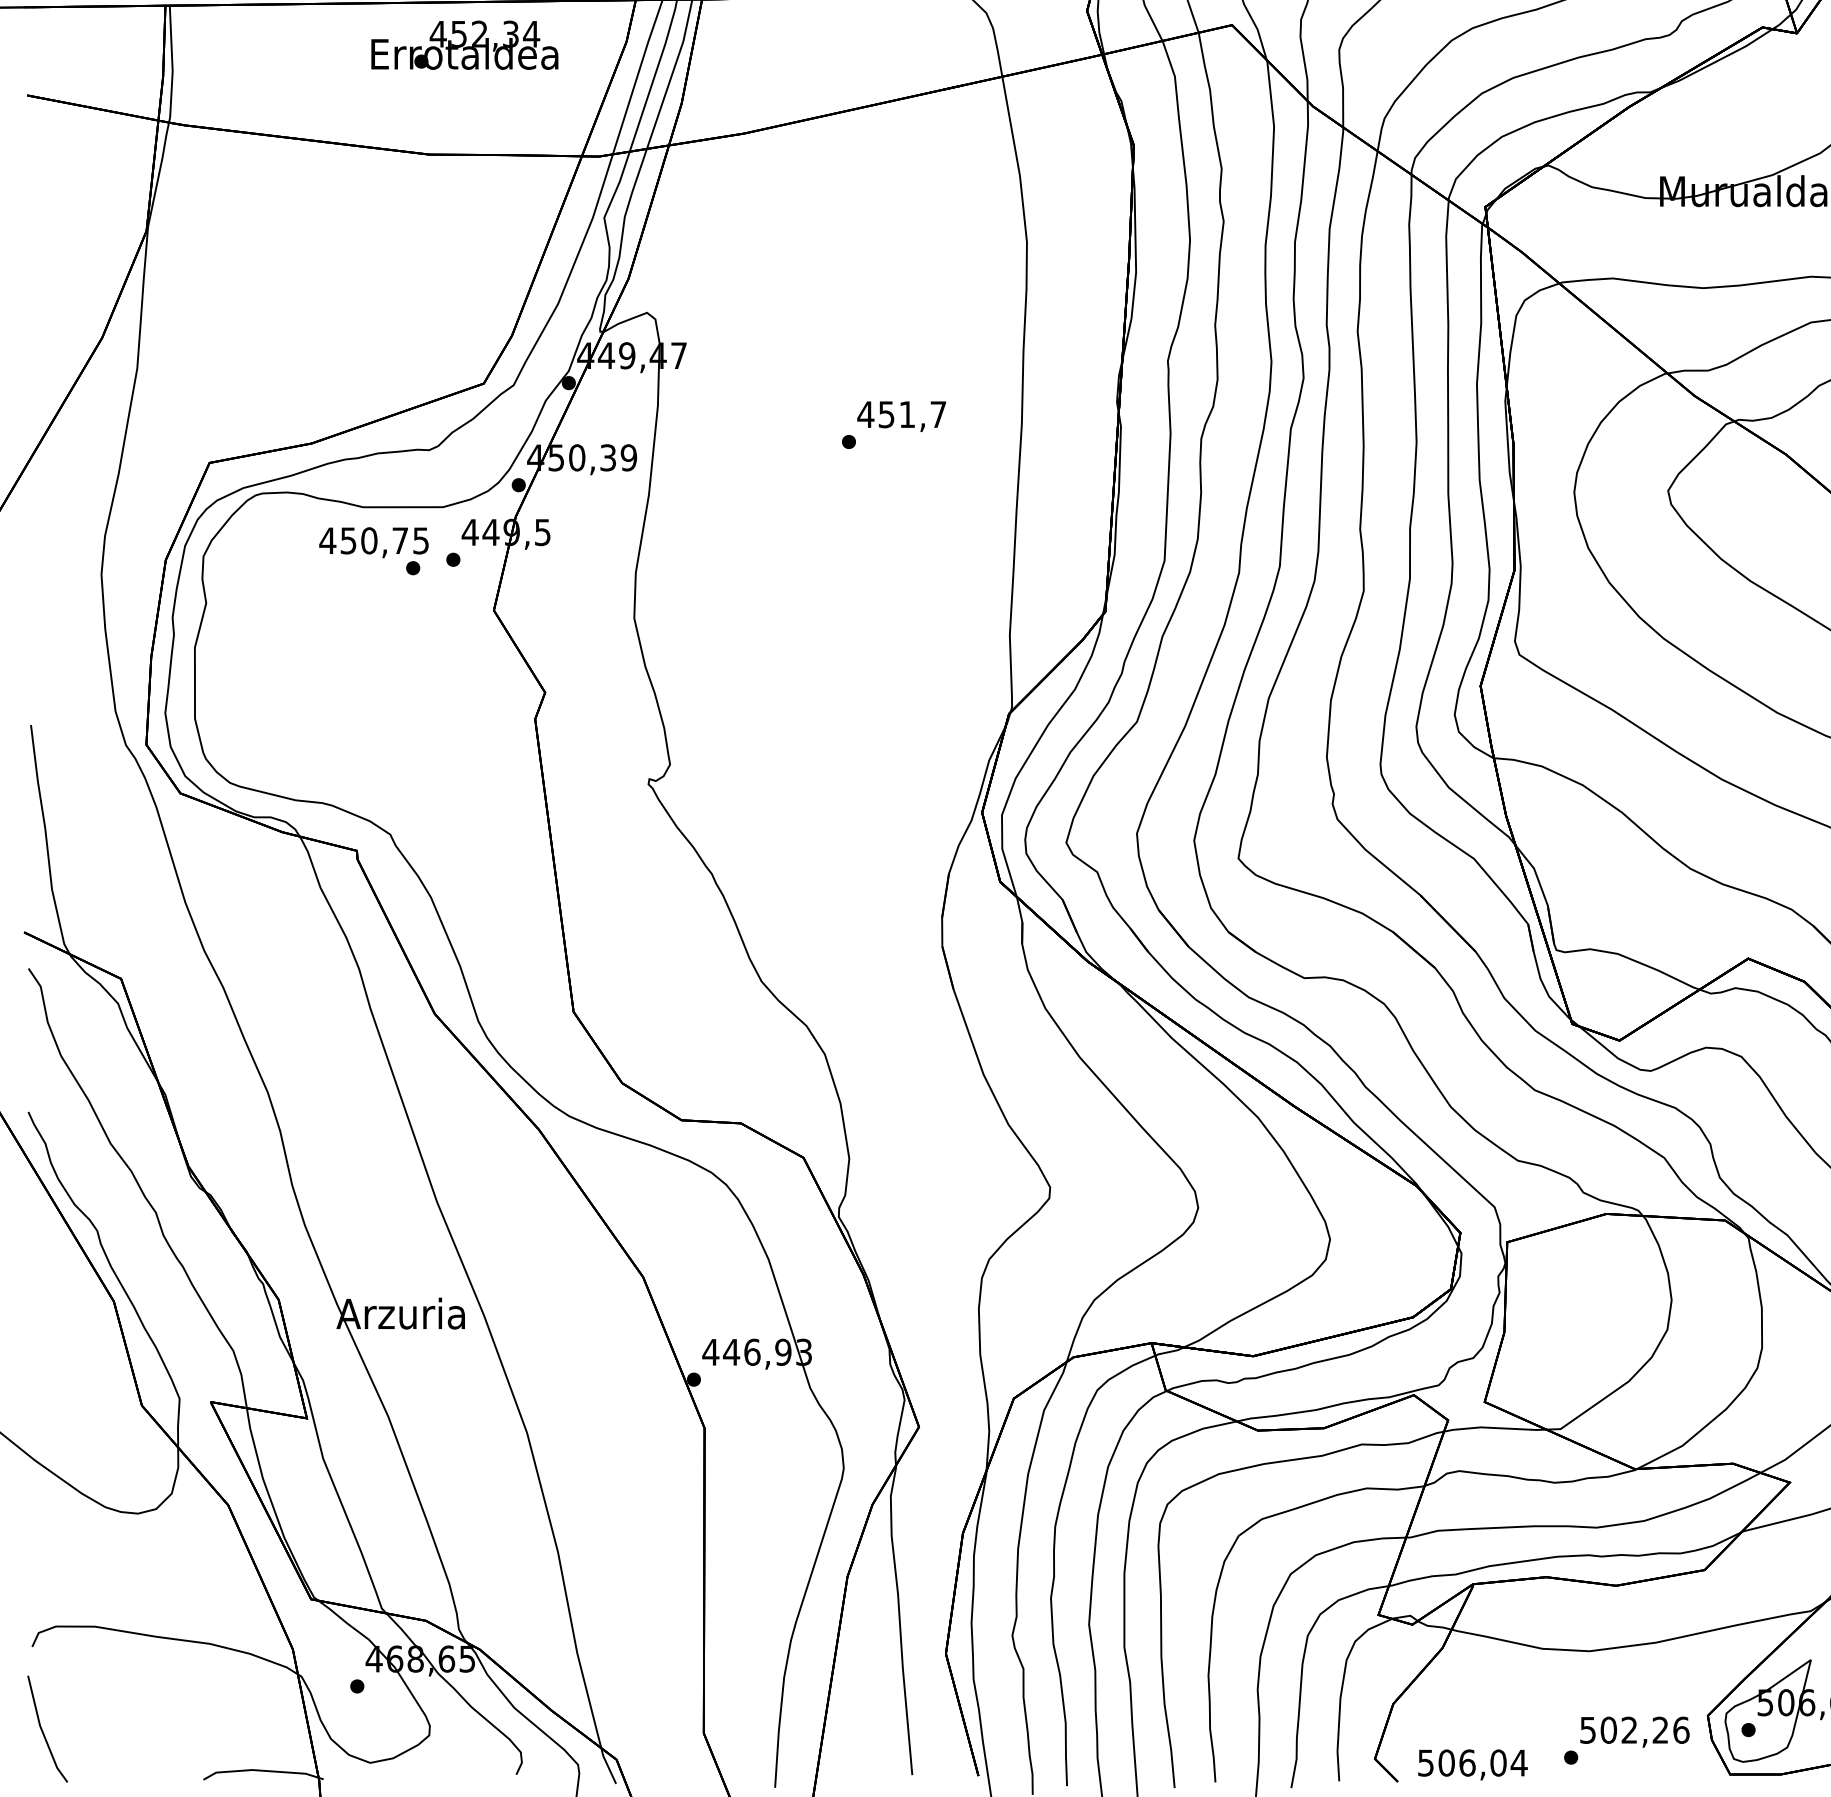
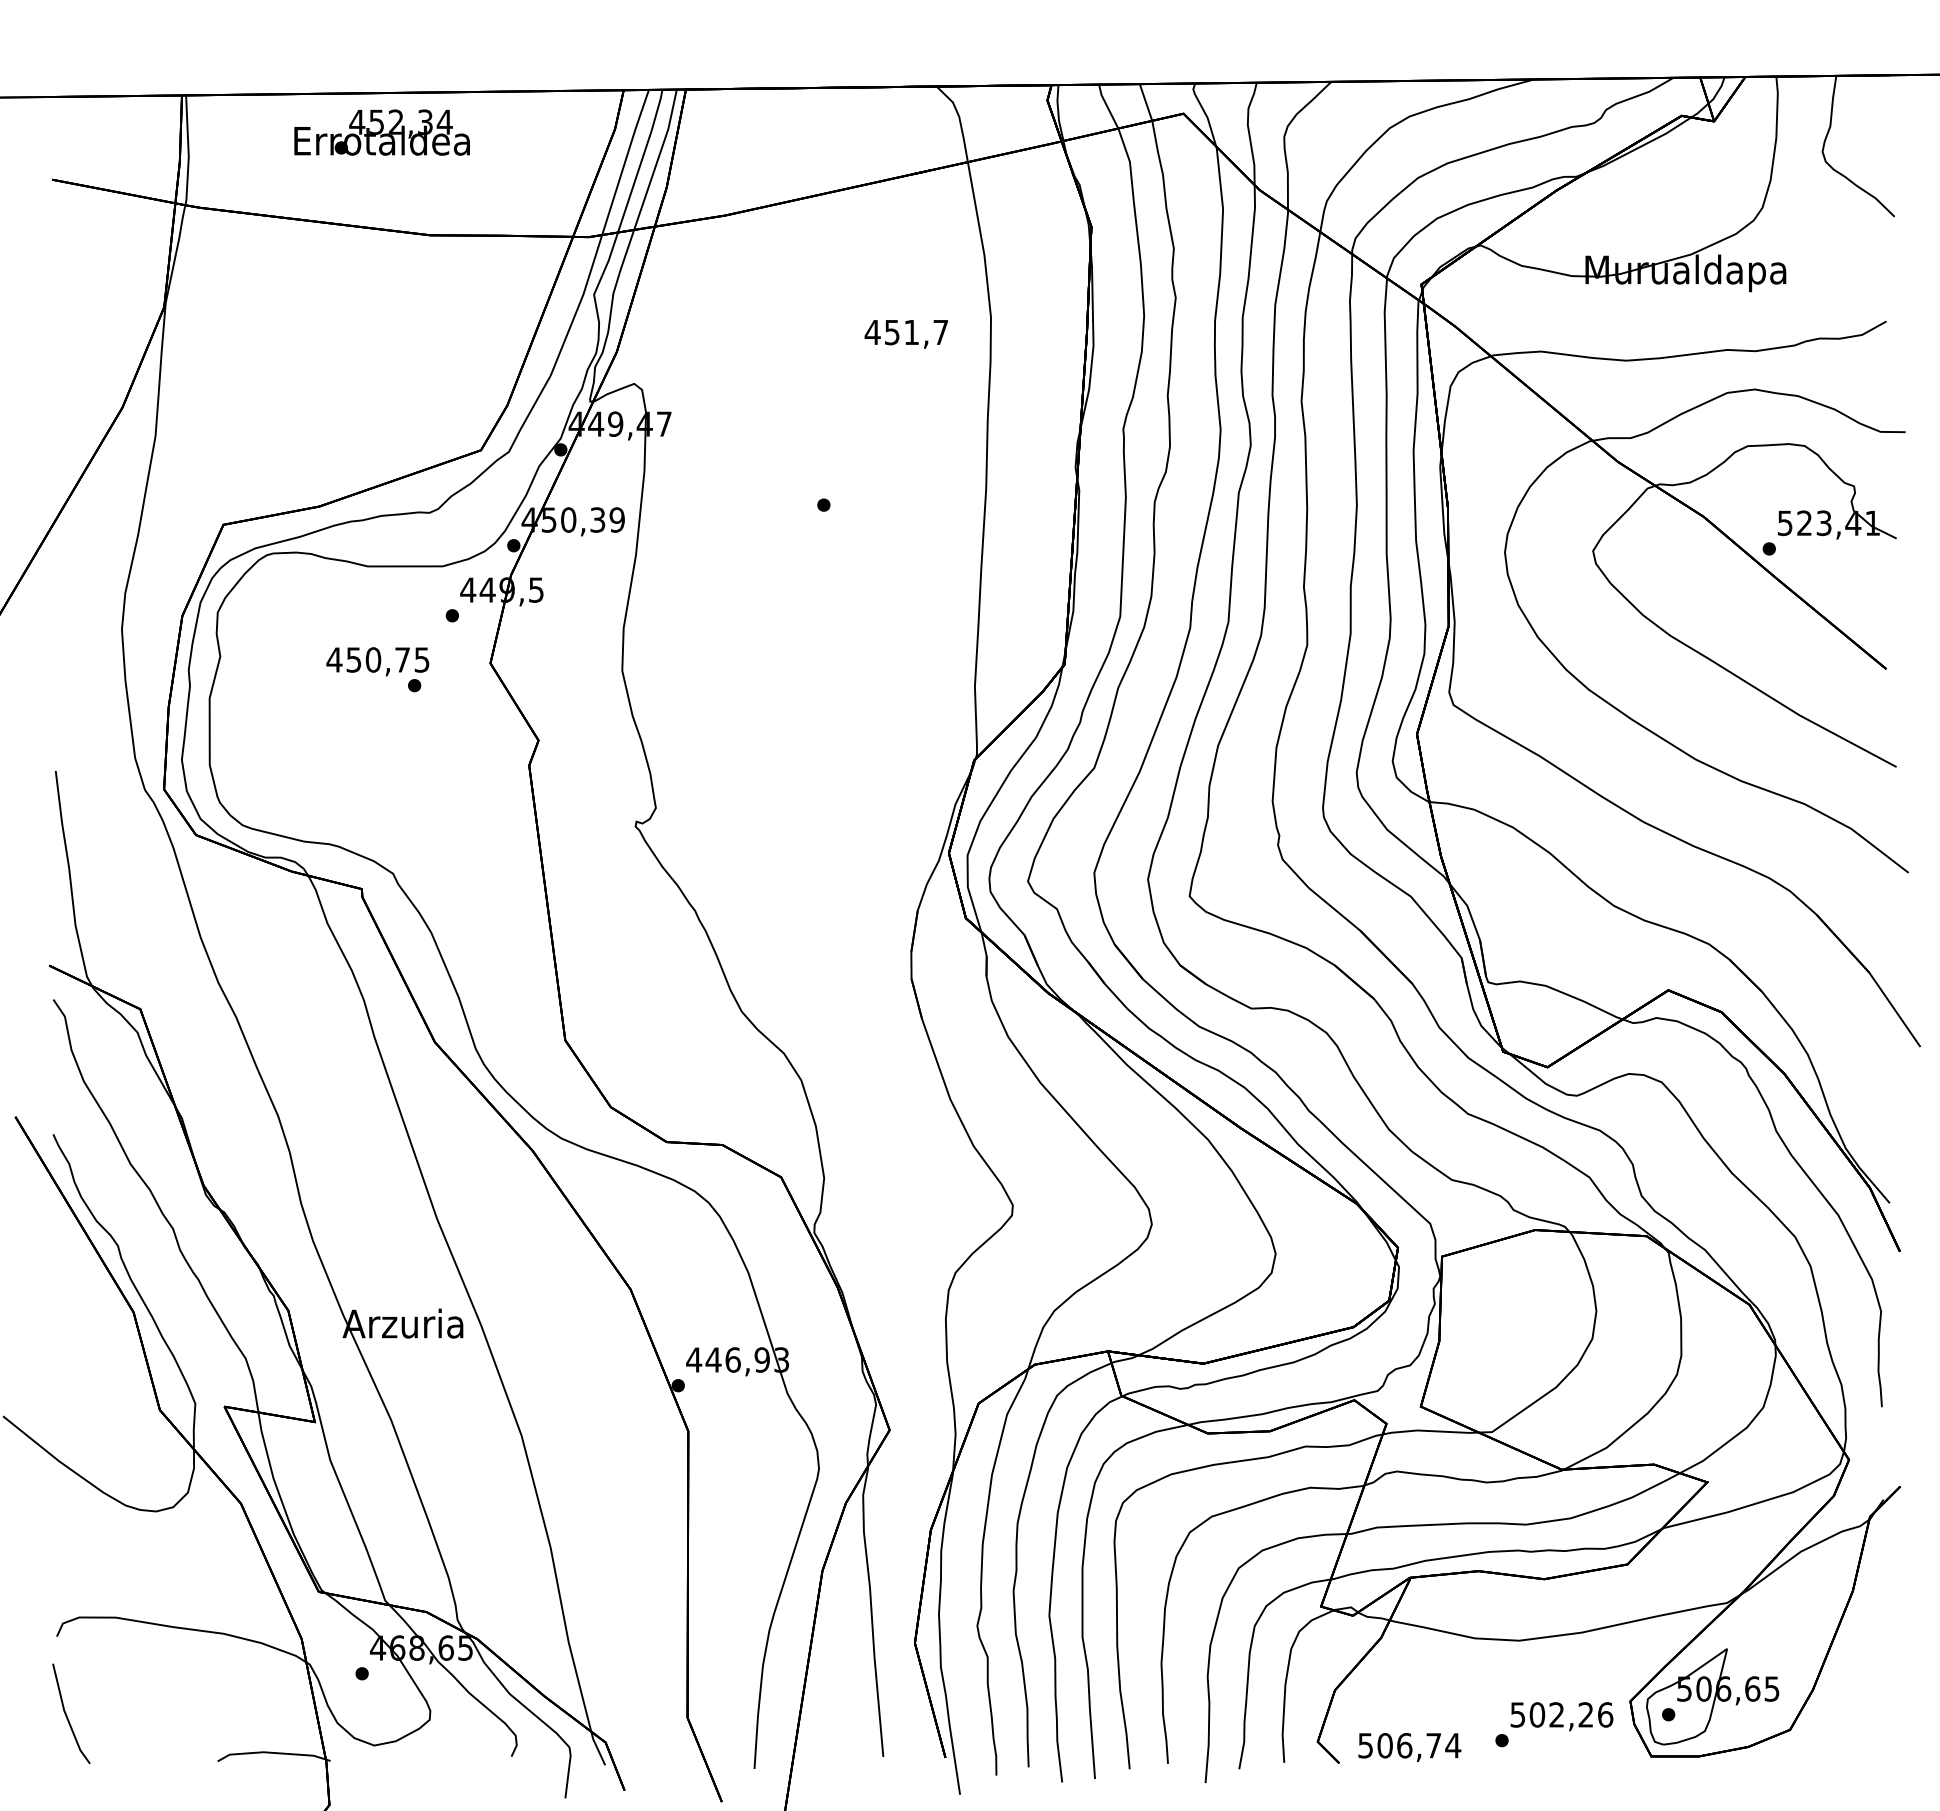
text: (464, 45) -> (381, 132), moved
text: (900, 416) -> (905, 334), moved
text: (373, 550) -> (377, 669), moved
text: (1498, 1762) -> (1433, 1745), 506,04 -> 506,74

